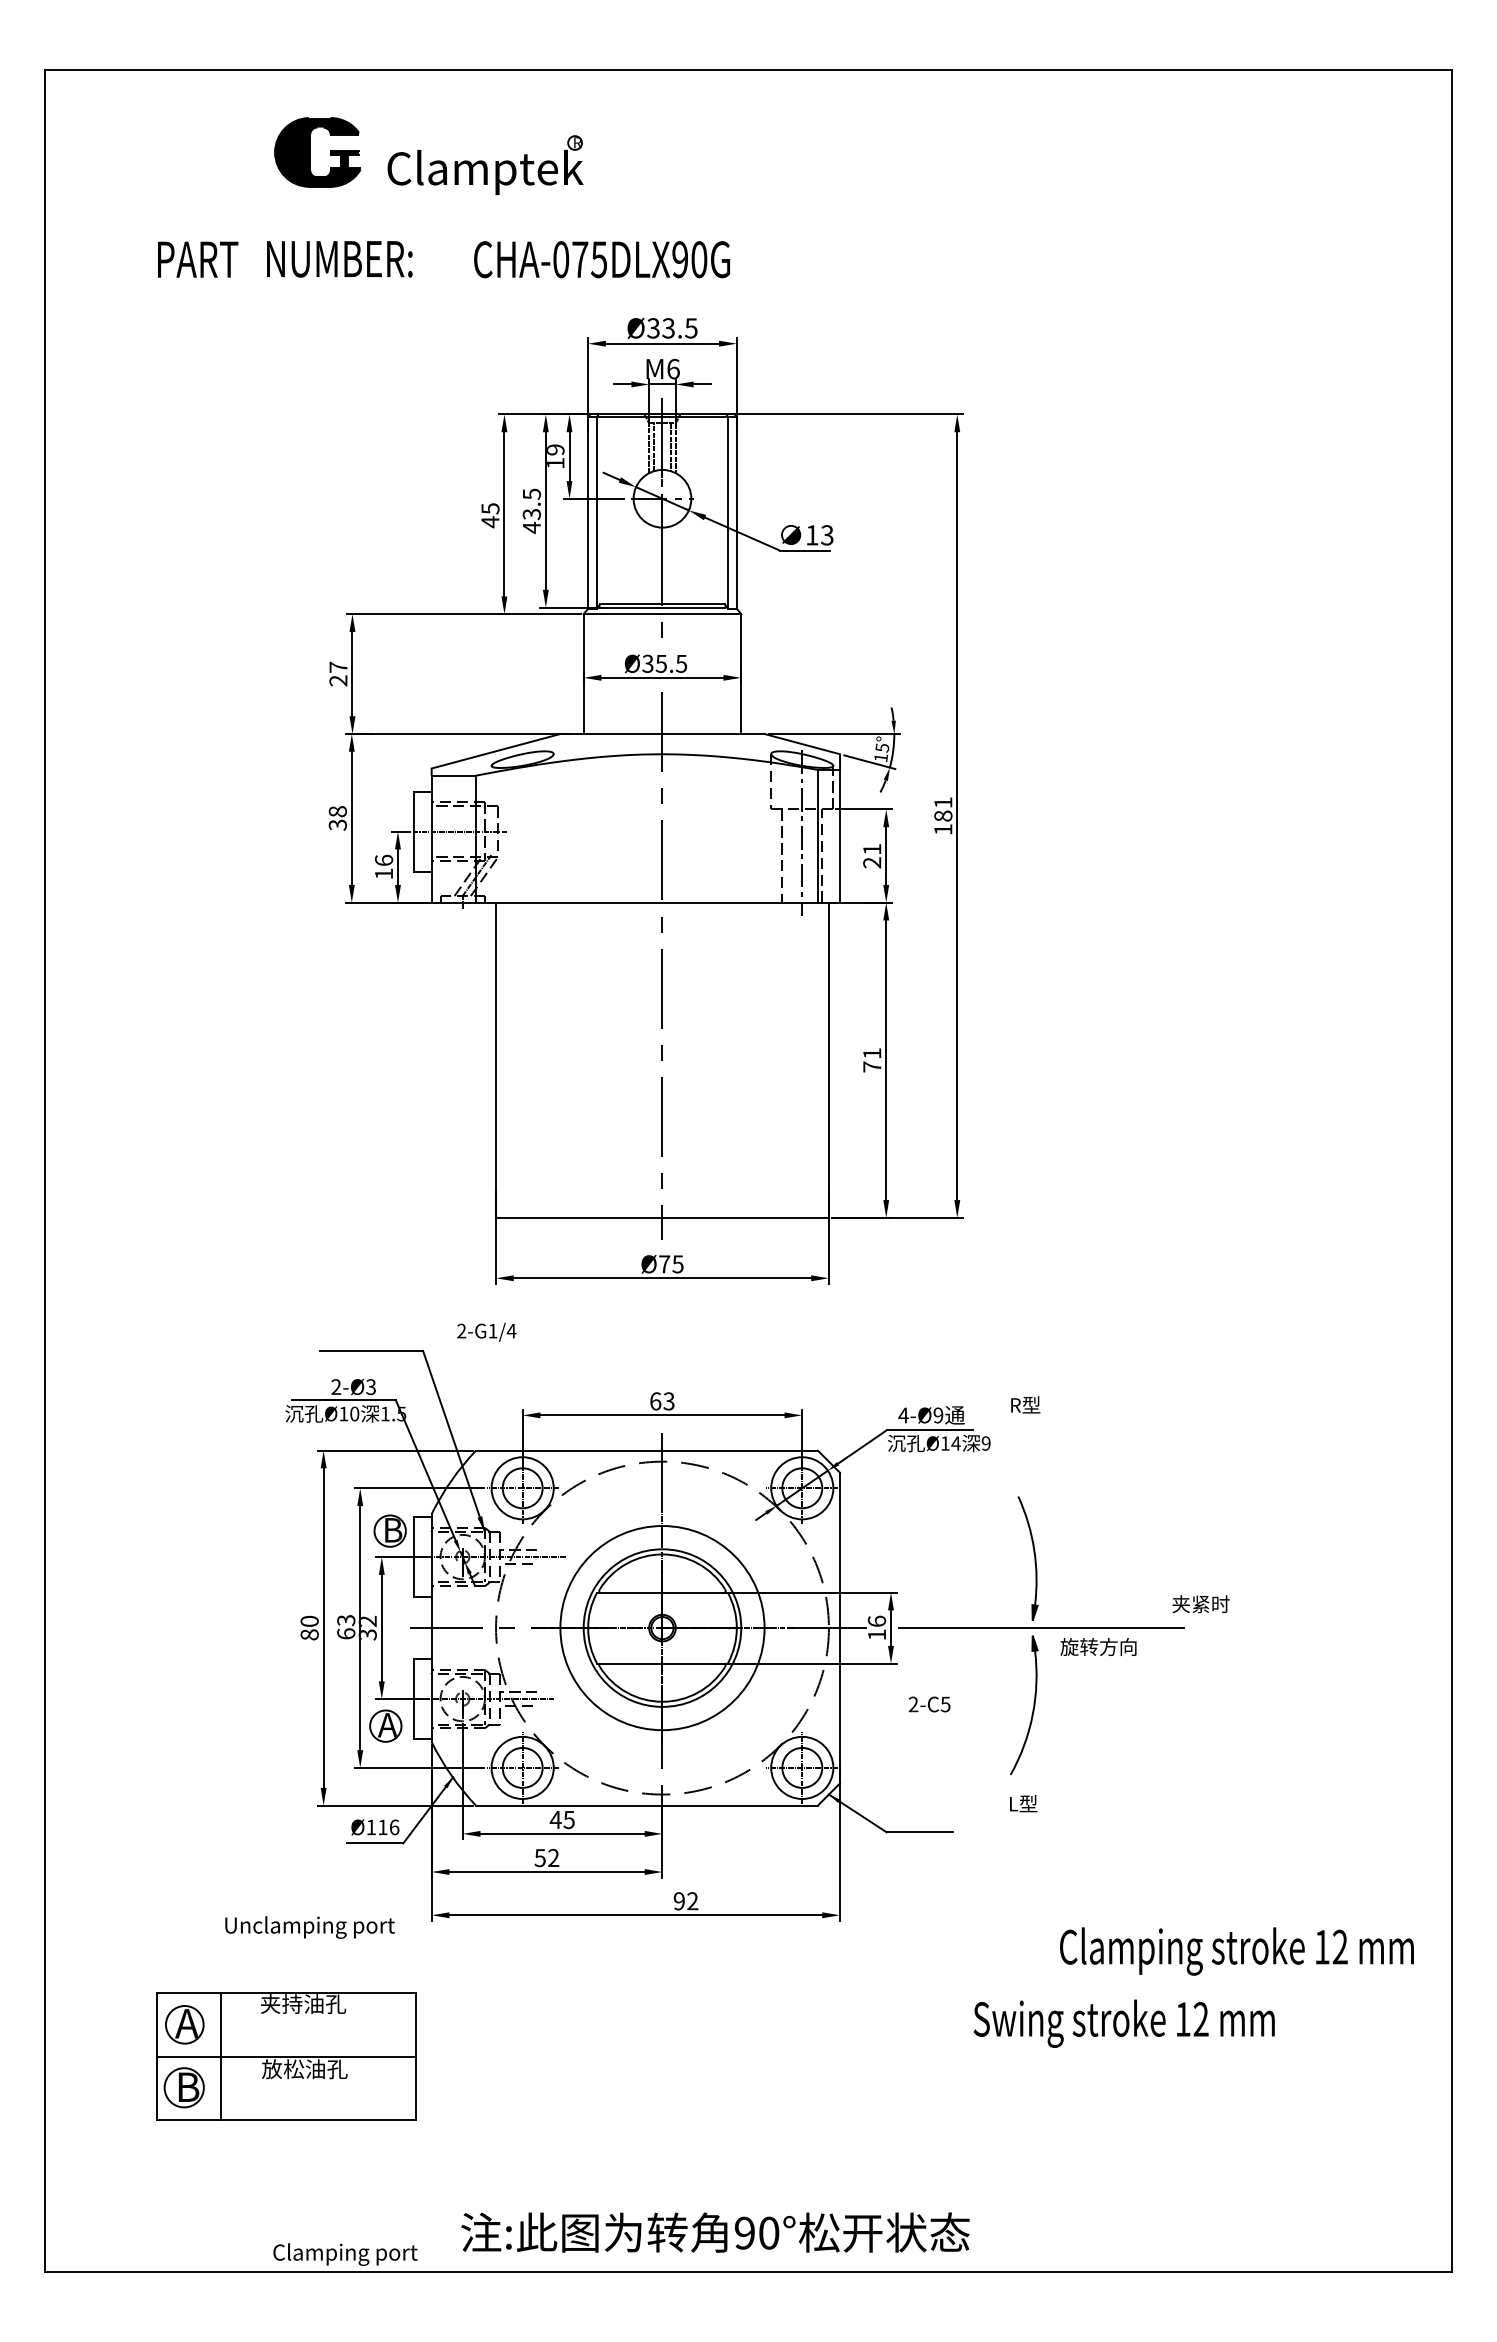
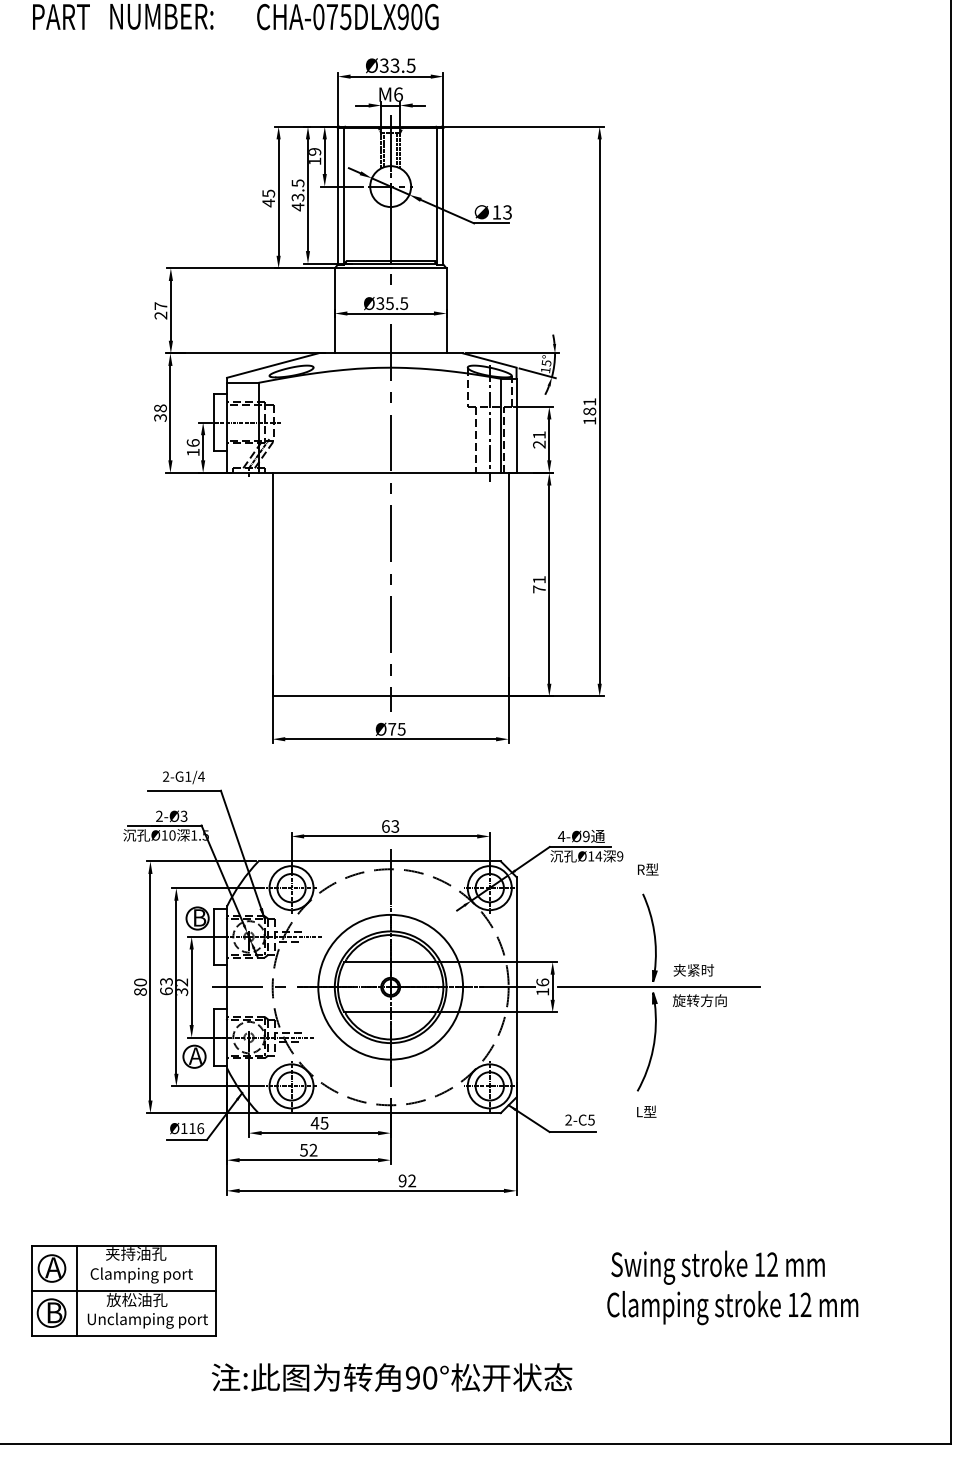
text: (486, 1331) -> (183, 776), moved
text: (1025, 1404) -> (648, 869), moved
text: (1200, 1604) -> (693, 970), moved
text: (929, 1704) -> (579, 1120), moved
text: (309, 1927) -> (147, 1320), moved
text: (1236, 1951) -> (732, 1308), moved
text: (715, 2232) -> (392, 1377), moved
text: (345, 2254) -> (141, 1275), moved

